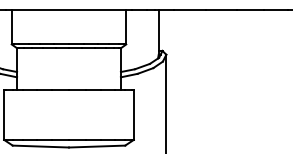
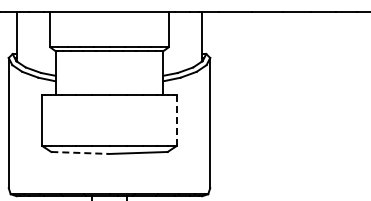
line: (133, 115) -> (176, 120), solid -> dashed
line: (40, 146) -> (80, 152), solid -> dashed

